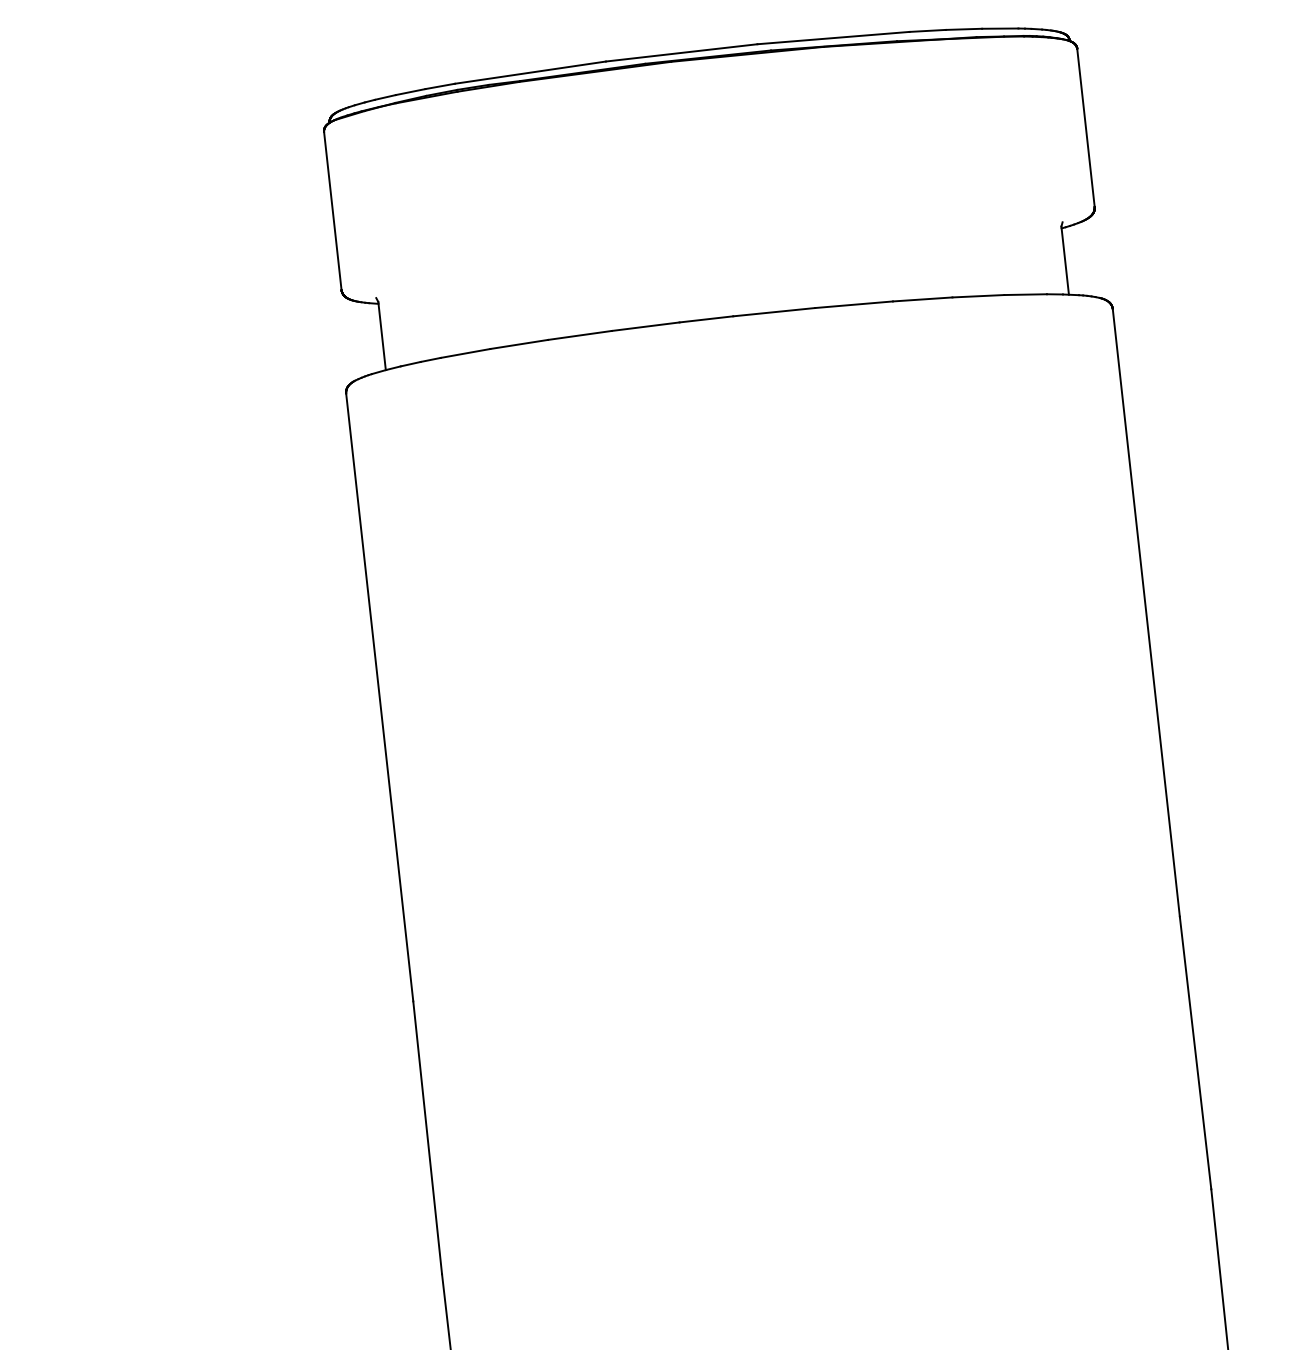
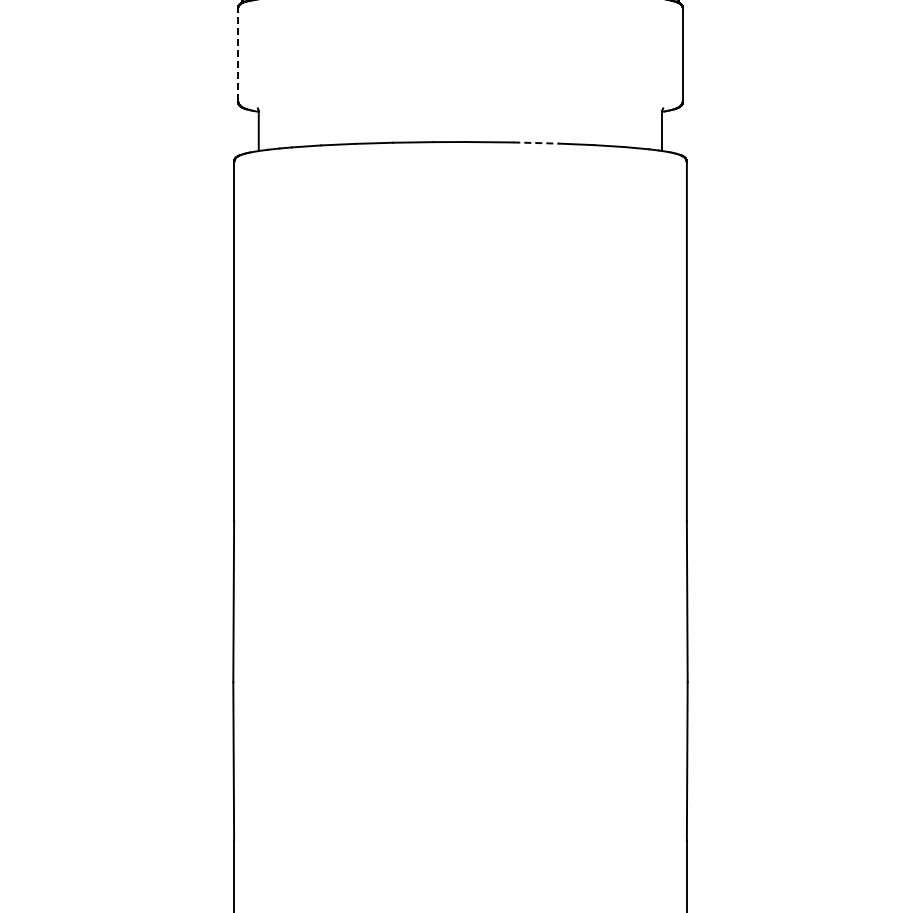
line: (333, 210) -> (238, 54), solid -> dashed
line: (854, 305) -> (536, 143), solid -> dashed

